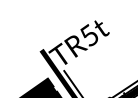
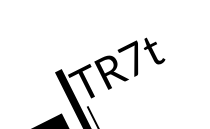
text: (88, 34) -> (132, 57), TR5t -> TR7t

